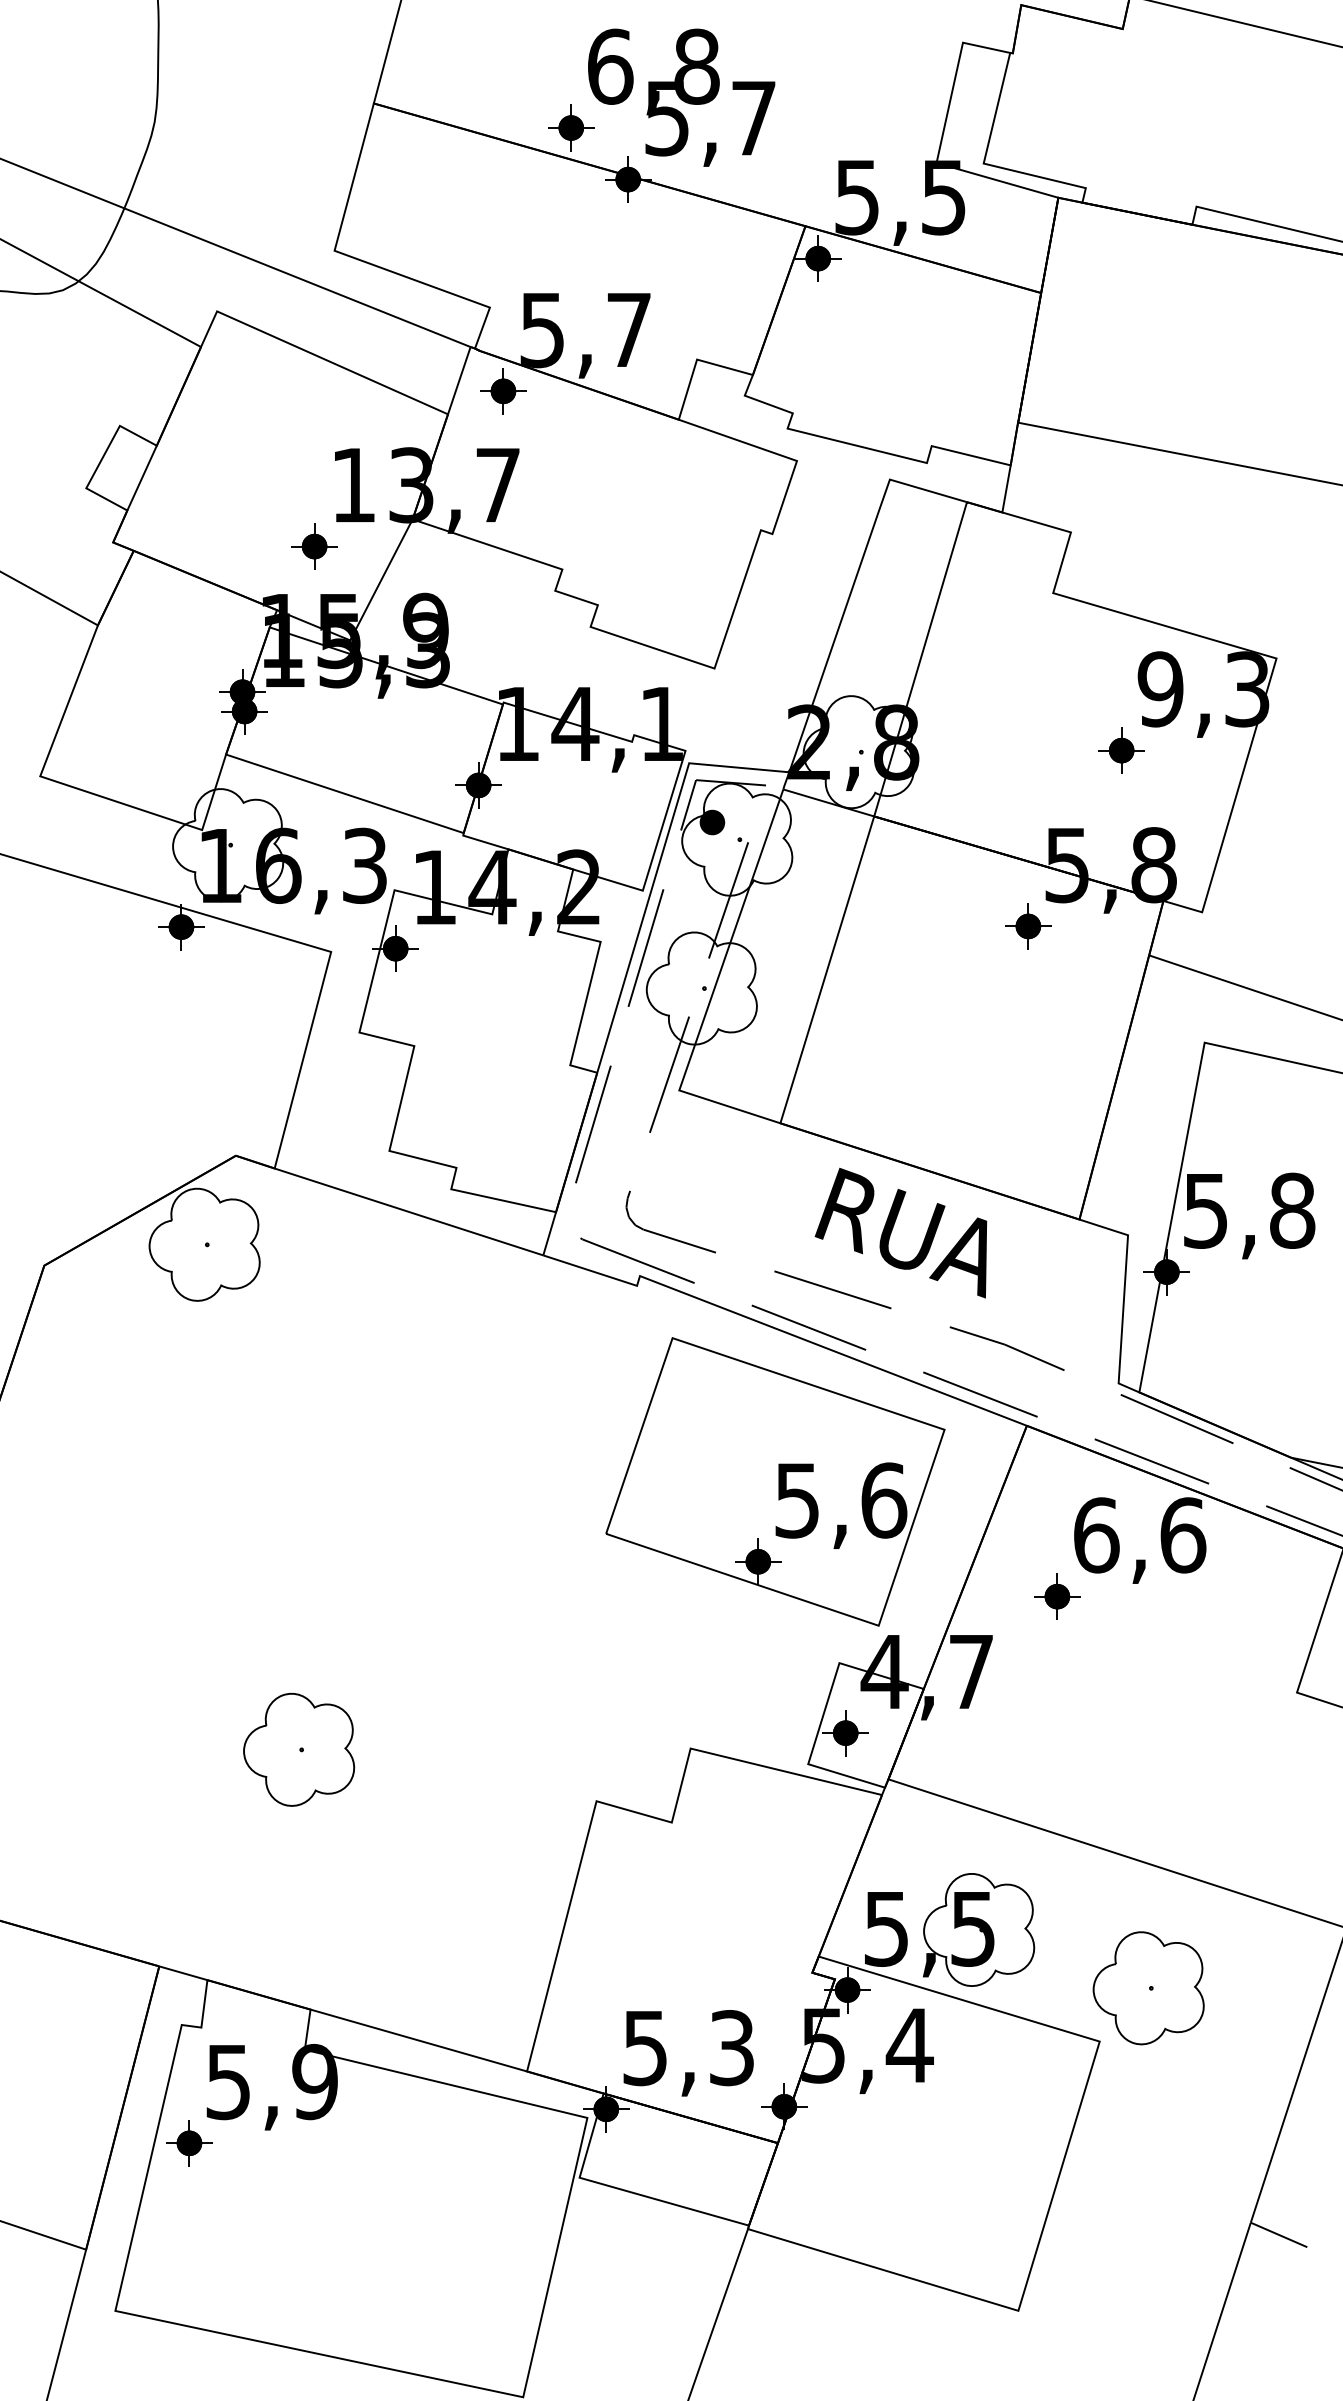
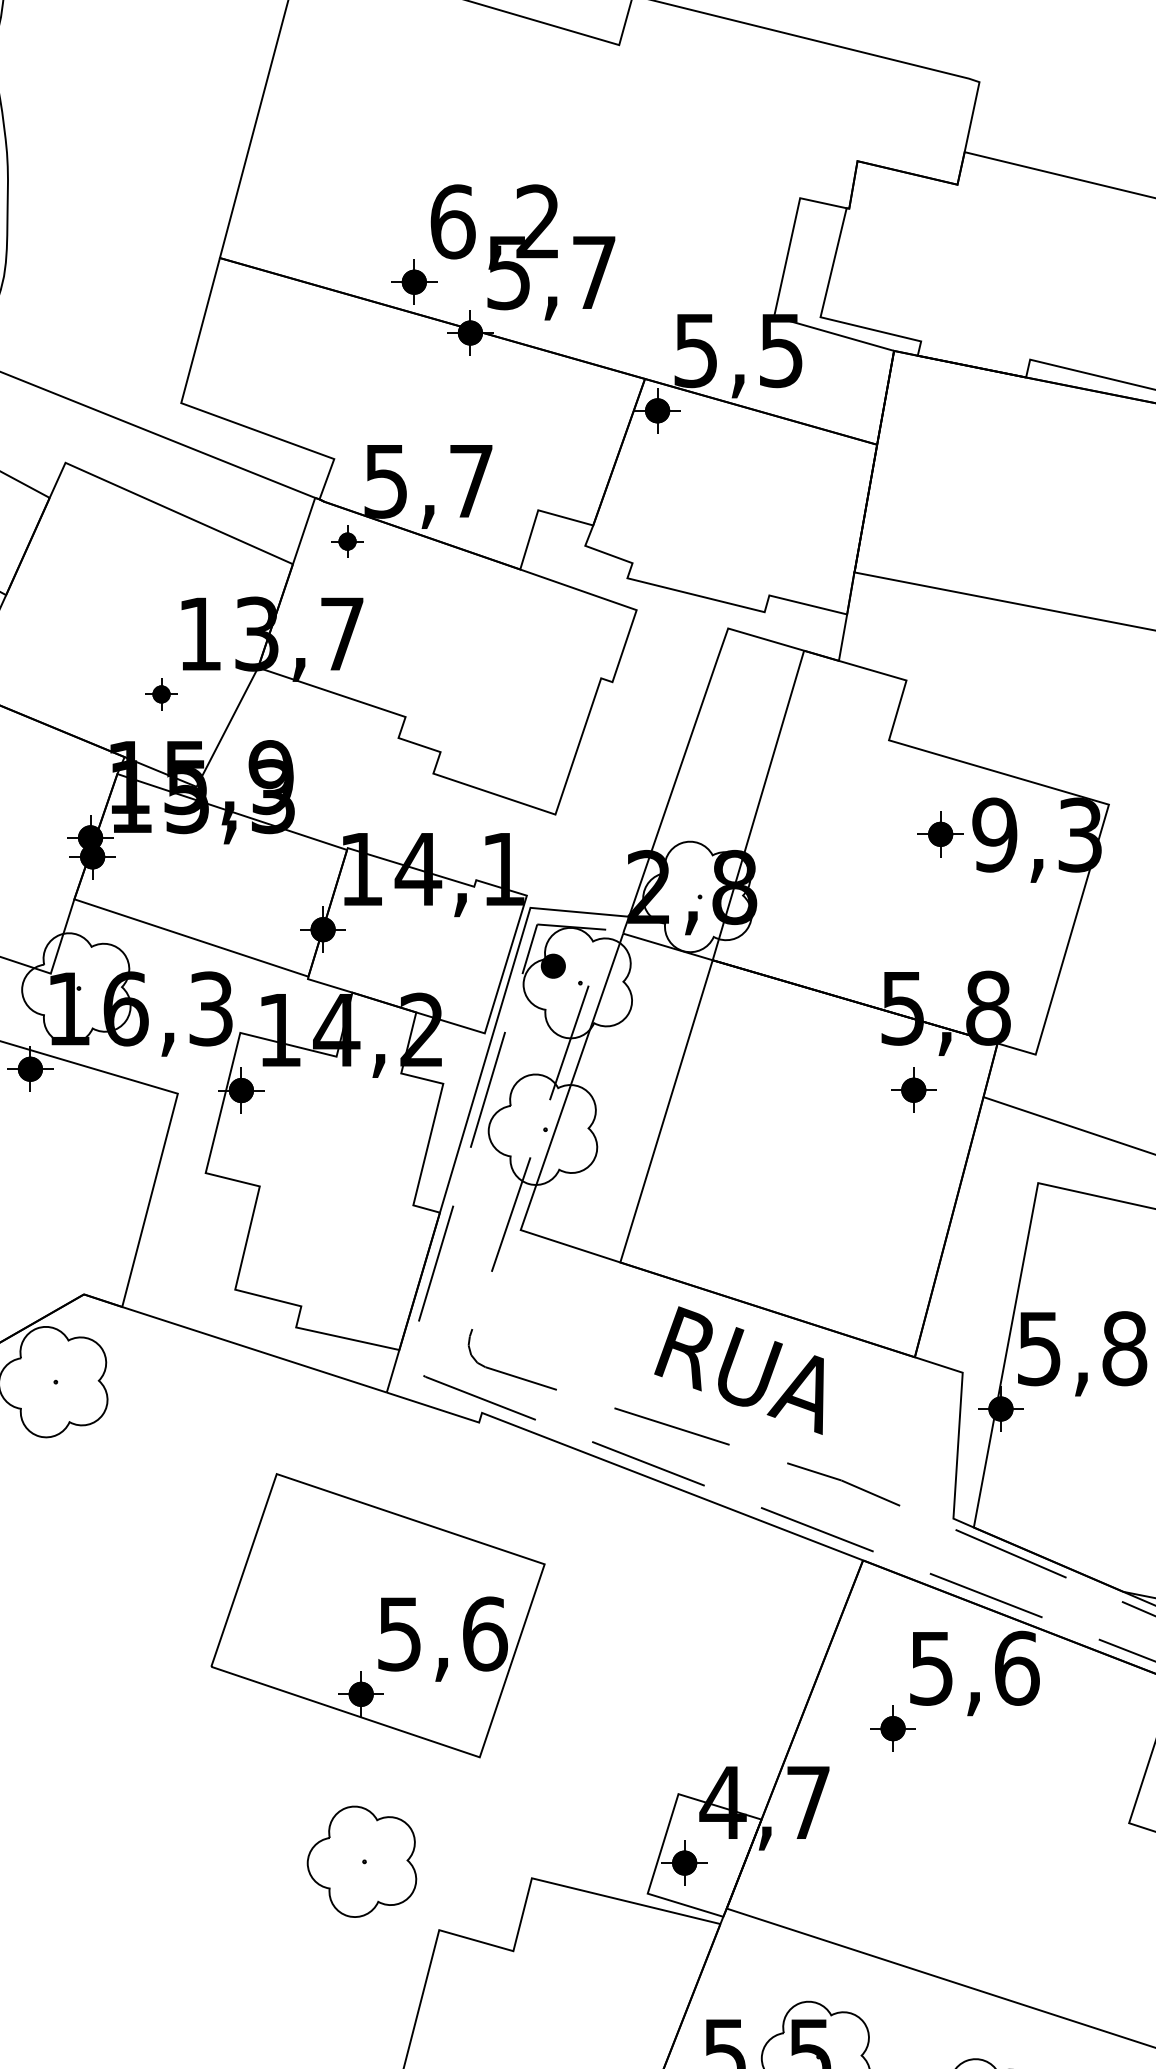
text: (696, 66) -> (537, 221), 6,8 -> 6,2
part: (503, 391) -> (347, 541), size x0.7
part: (314, 546) -> (161, 694), size x0.7
part: (1121, 750) -> (940, 834), moved
part: (1028, 926) -> (913, 1090), moved
part: (775, 1481) -> (378, 1615), moved
text: (1096, 1535) -> (931, 1668), 6,6 -> 5,6
part: (299, 1749) -> (362, 1861), moved

